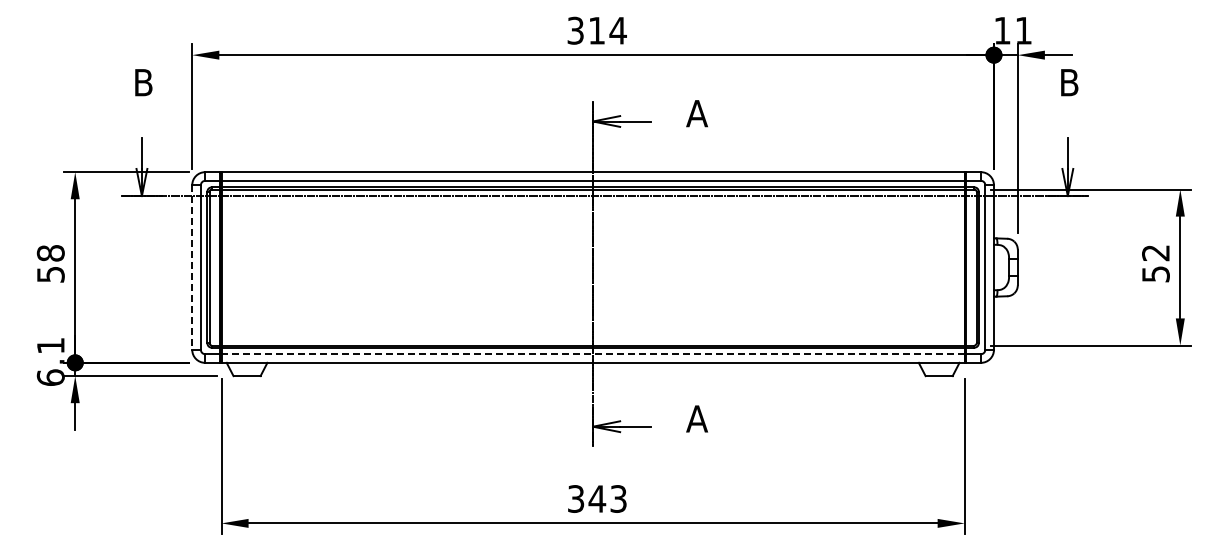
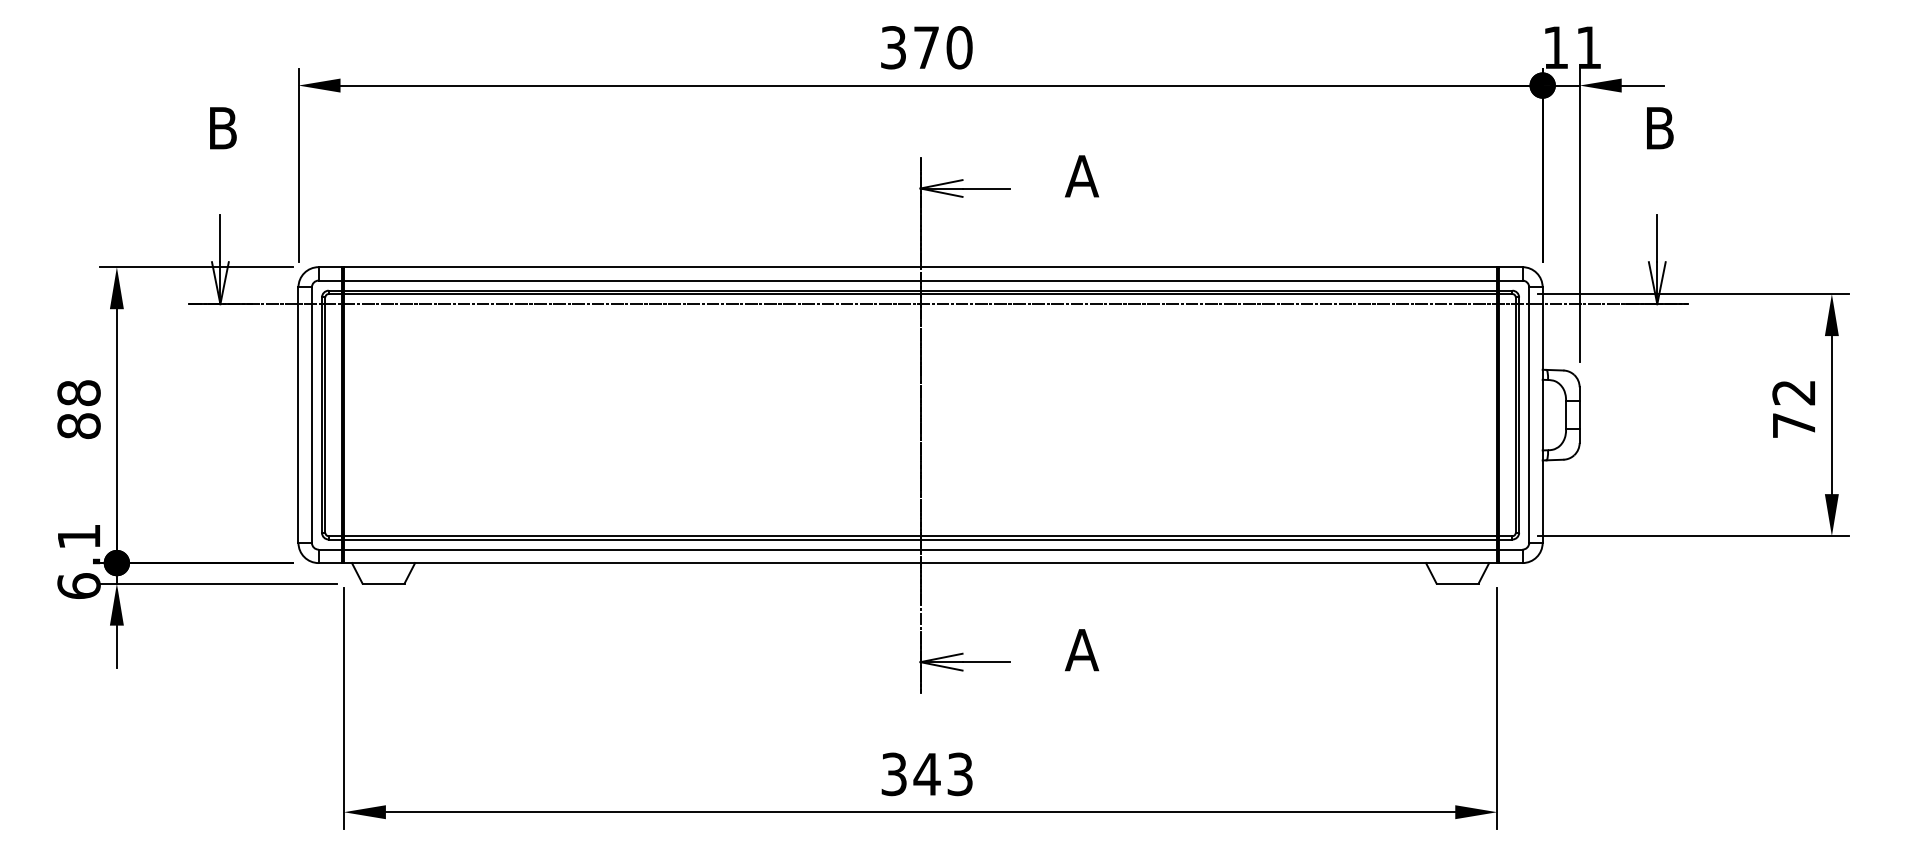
text: (607, 30) -> (942, 47), 314 -> 370
line: (192, 268) -> (298, 416), dashed -> solid
text: (50, 274) -> (78, 425), 58 -> 88
text: (1155, 274) -> (1793, 425), 52 -> 72
line: (593, 354) -> (921, 550), dashed -> solid

